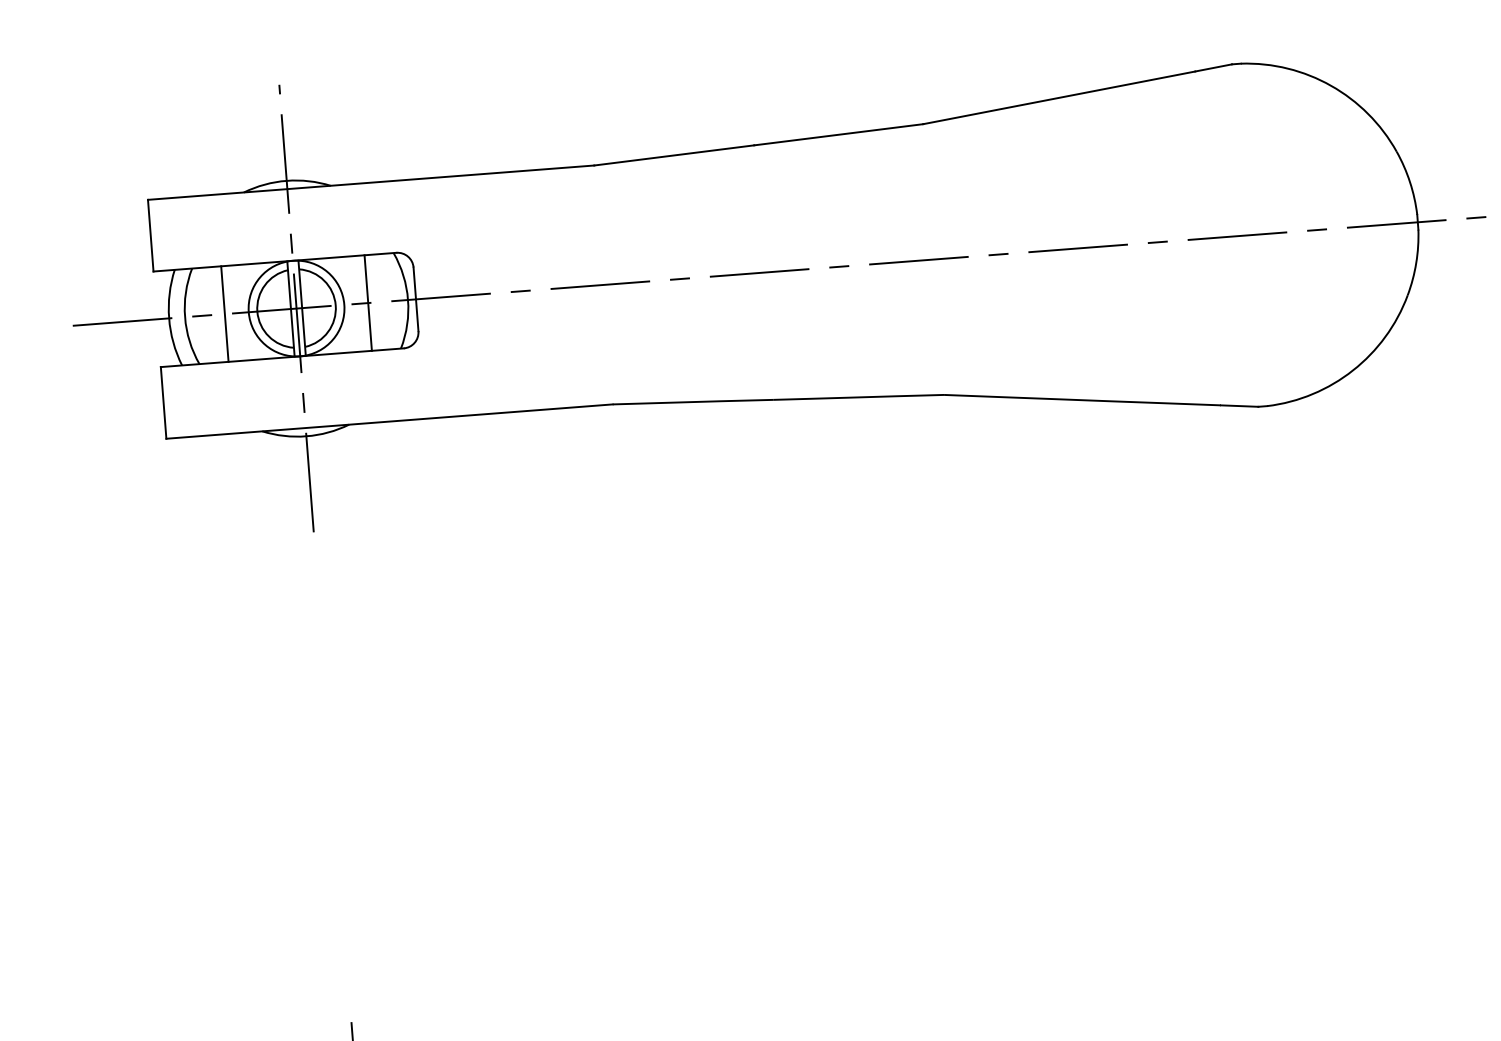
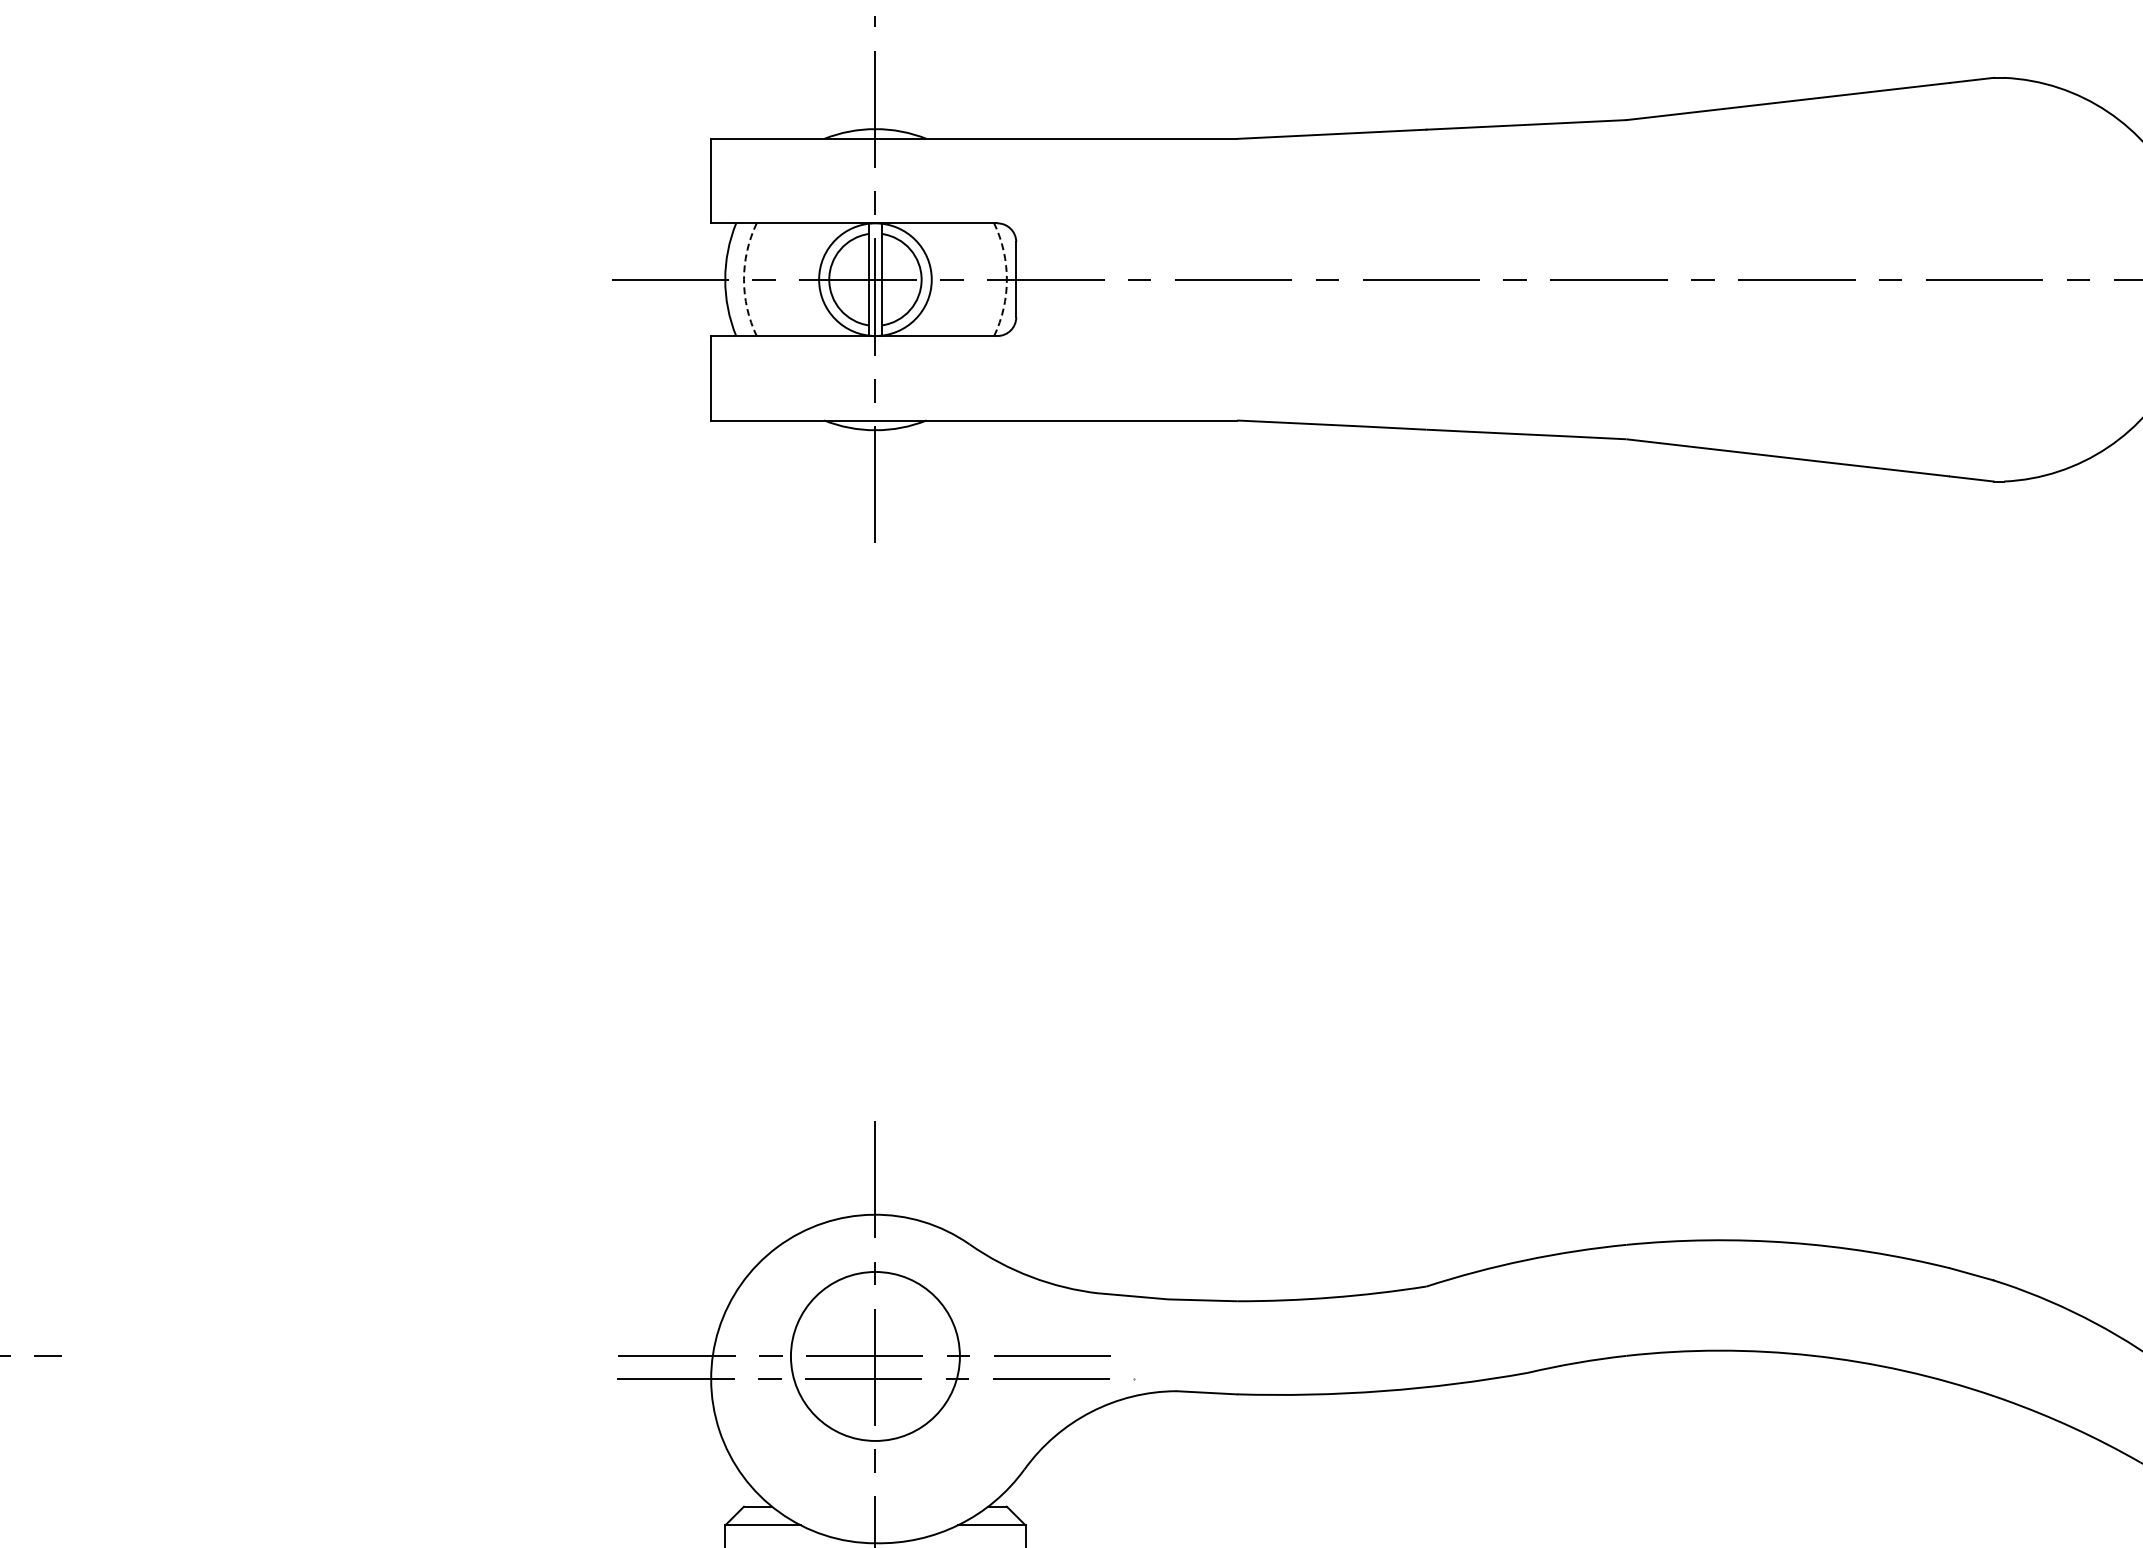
arc: (407, 299) -> (1006, 279), solid -> dashed
line: (367, 302) -> (959, 279), removed
line: (224, 313) -> (790, 279), removed
arc: (185, 316) -> (744, 279), solid -> dashed

